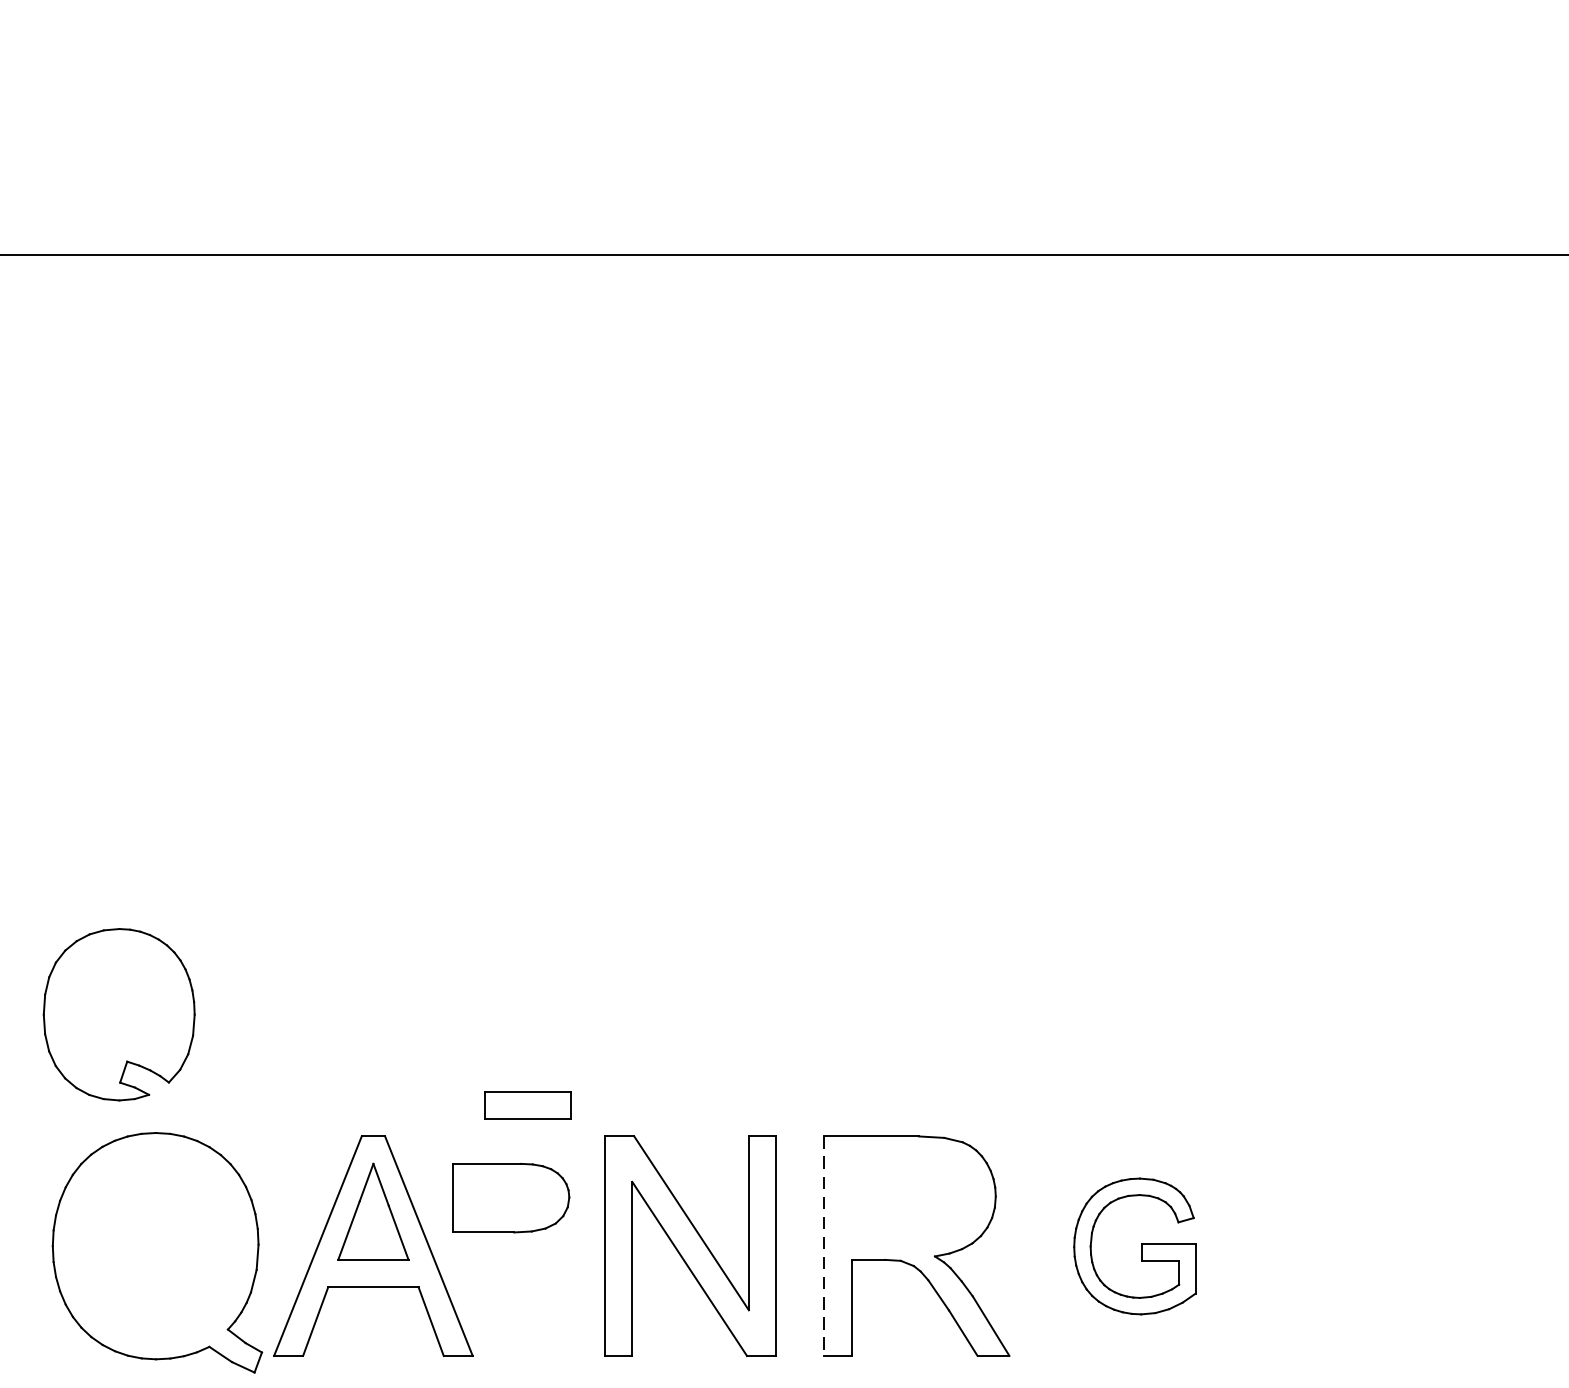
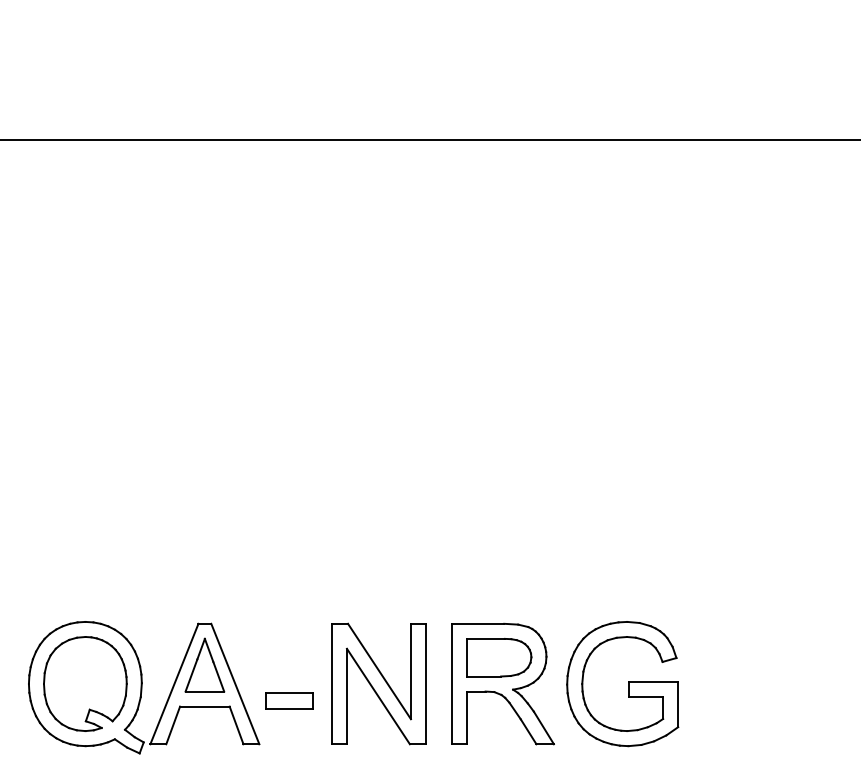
part: (119, 1013) -> (85, 683), moved
part: (527, 1104) -> (289, 700), moved
part: (511, 1197) -> (499, 657), moved
line: (824, 1247) -> (452, 684), dashed -> solid
part: (1134, 1247) -> (622, 684), size x1.67

